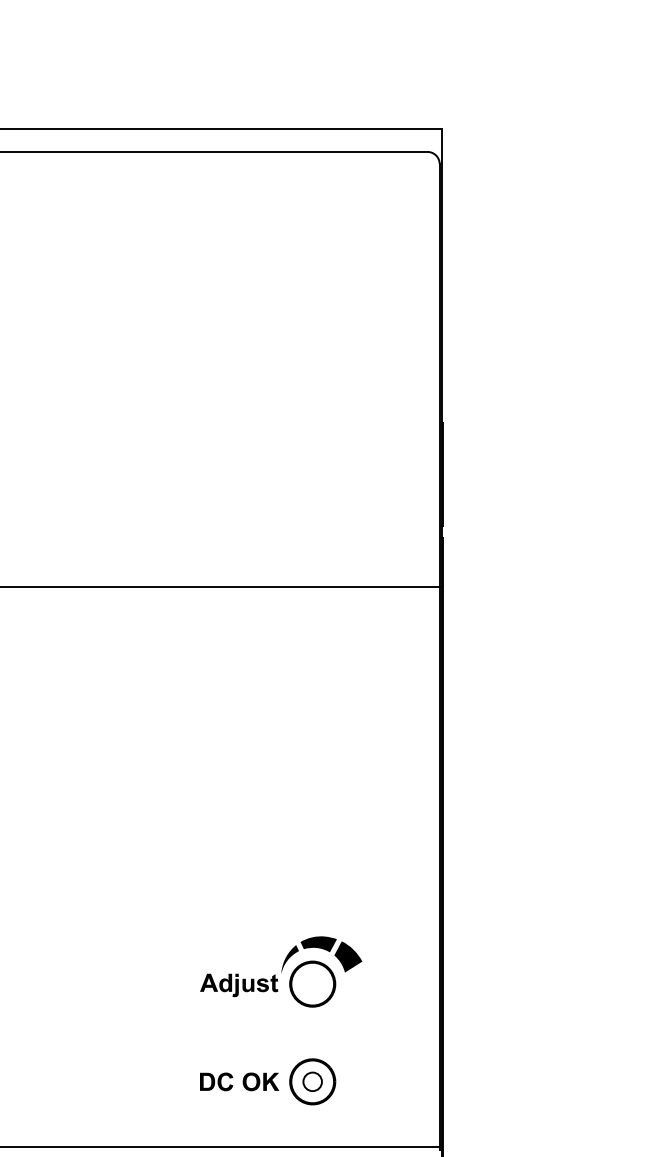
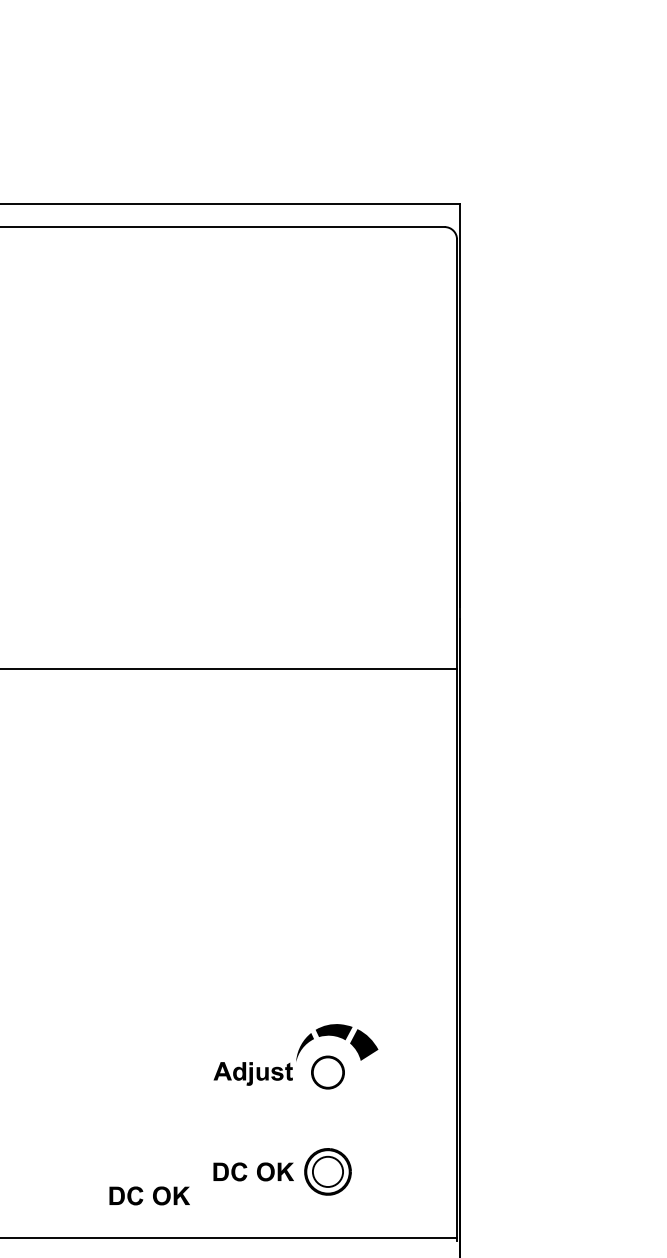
part: (312, 984) -> (327, 1072), size x0.7
circle: (312, 1081) -> (327, 1171), size x1.6
part: (137, 1105) -> (149, 1195), added

